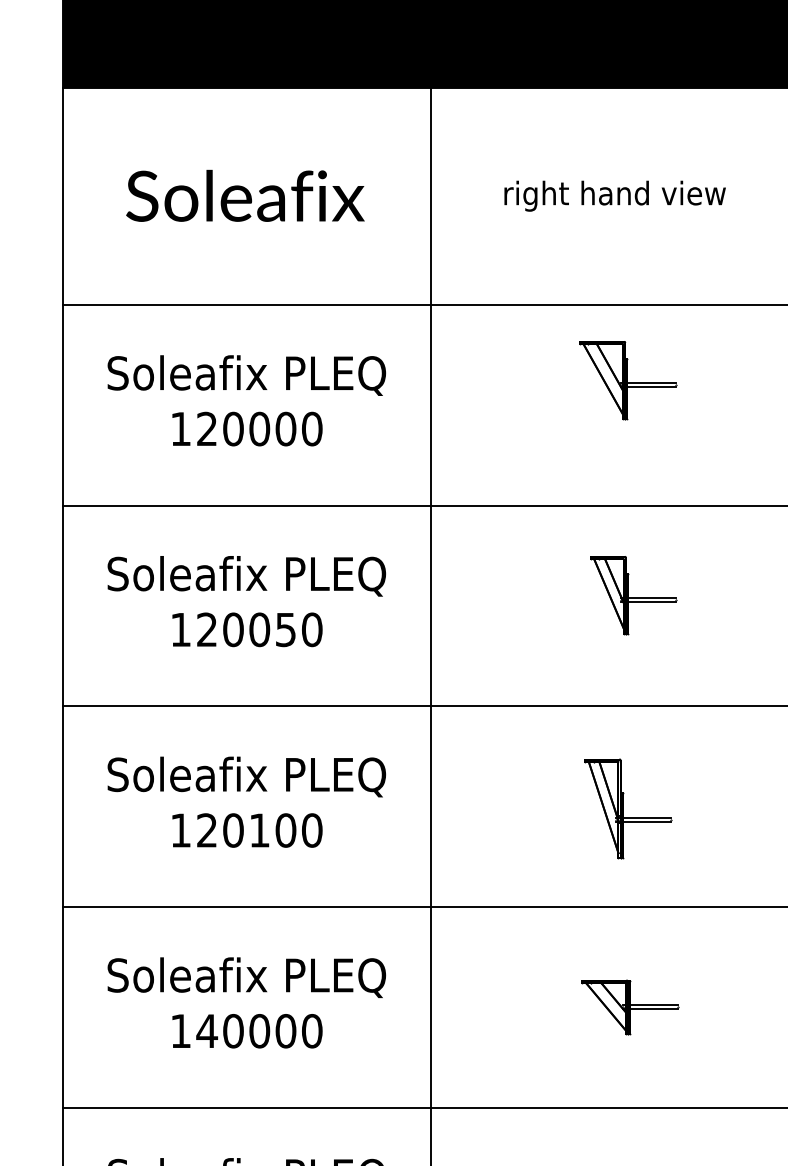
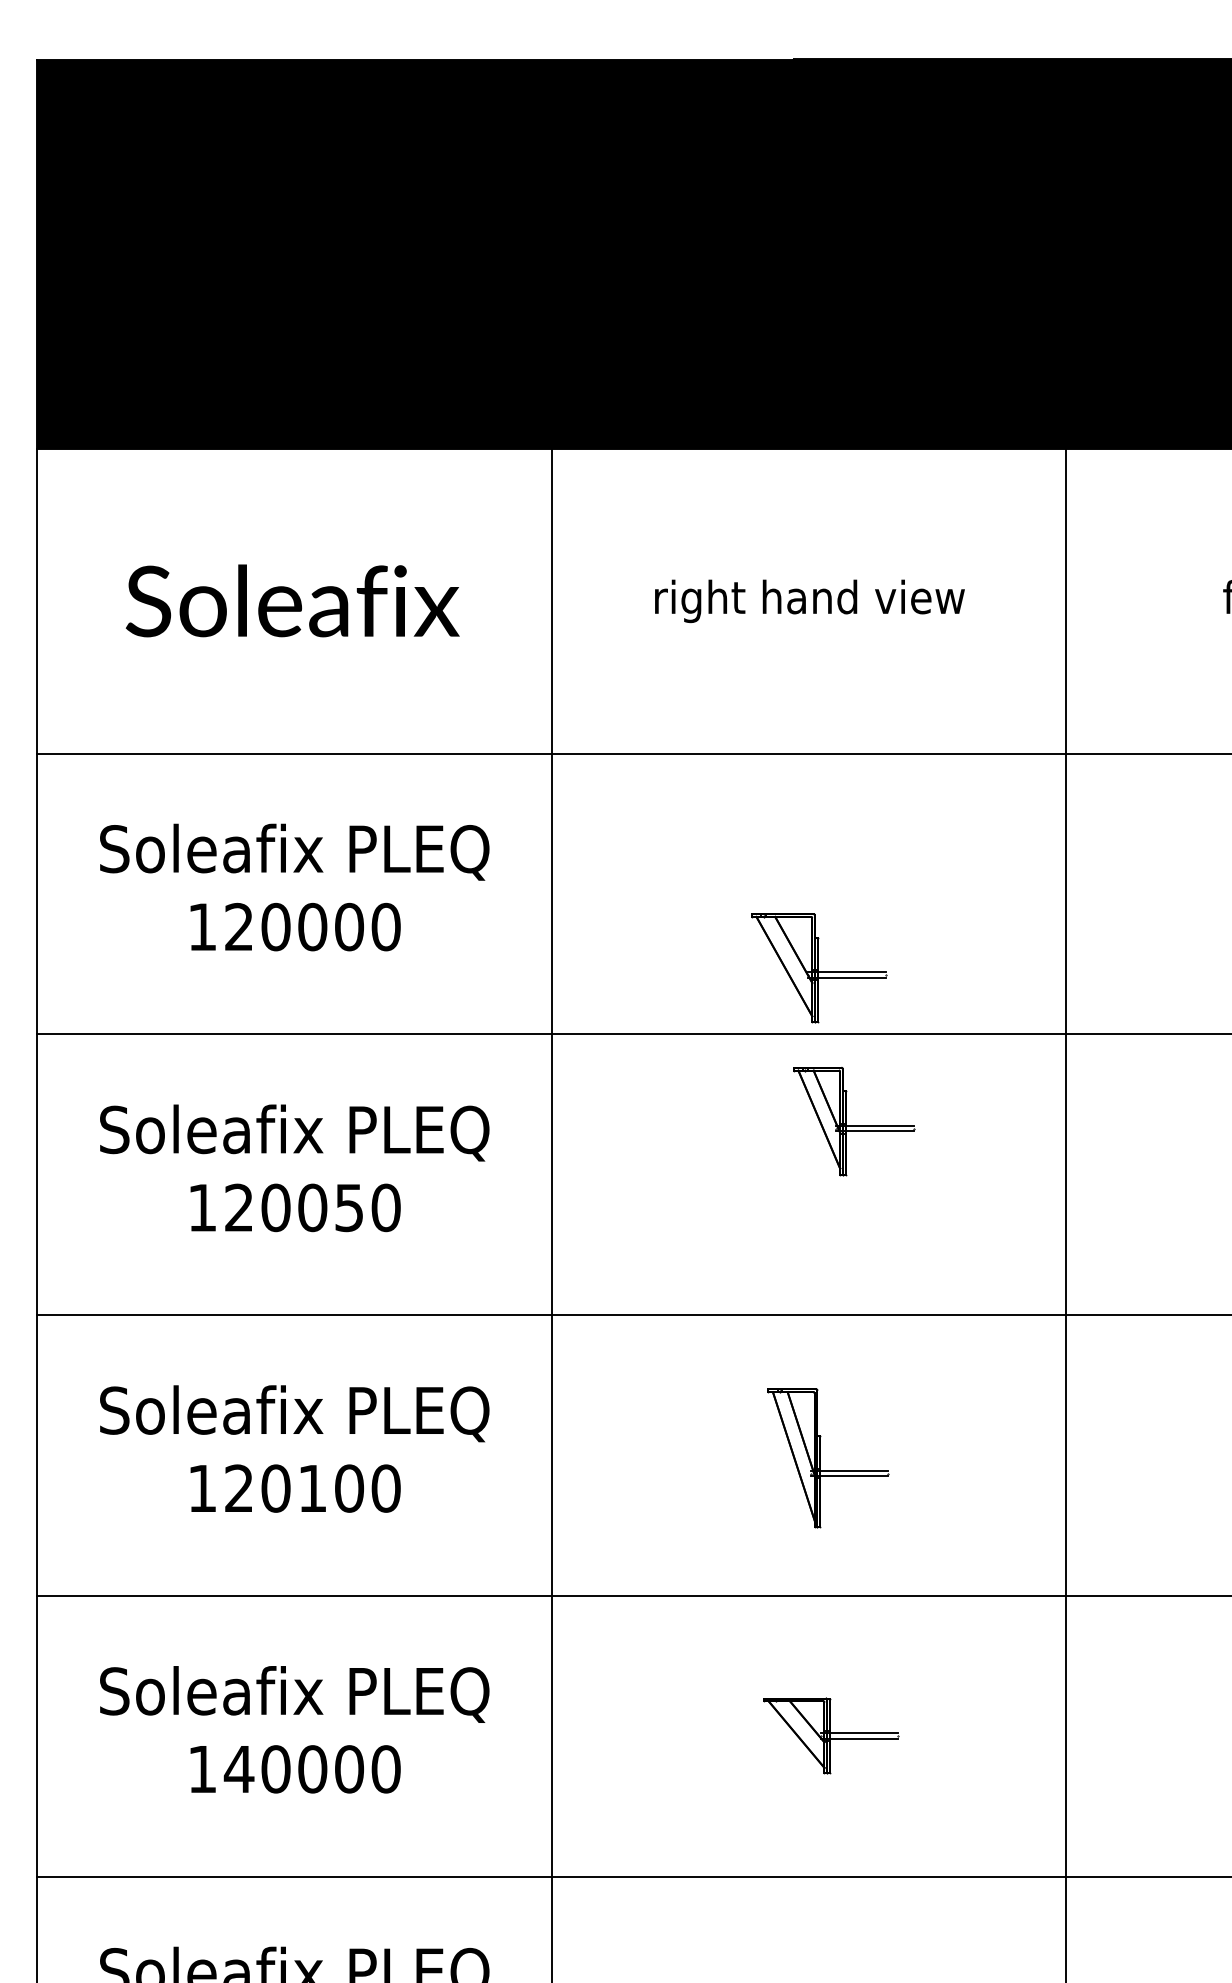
part: (628, 380) -> (819, 968), moved
part: (634, 595) -> (854, 1121), moved

